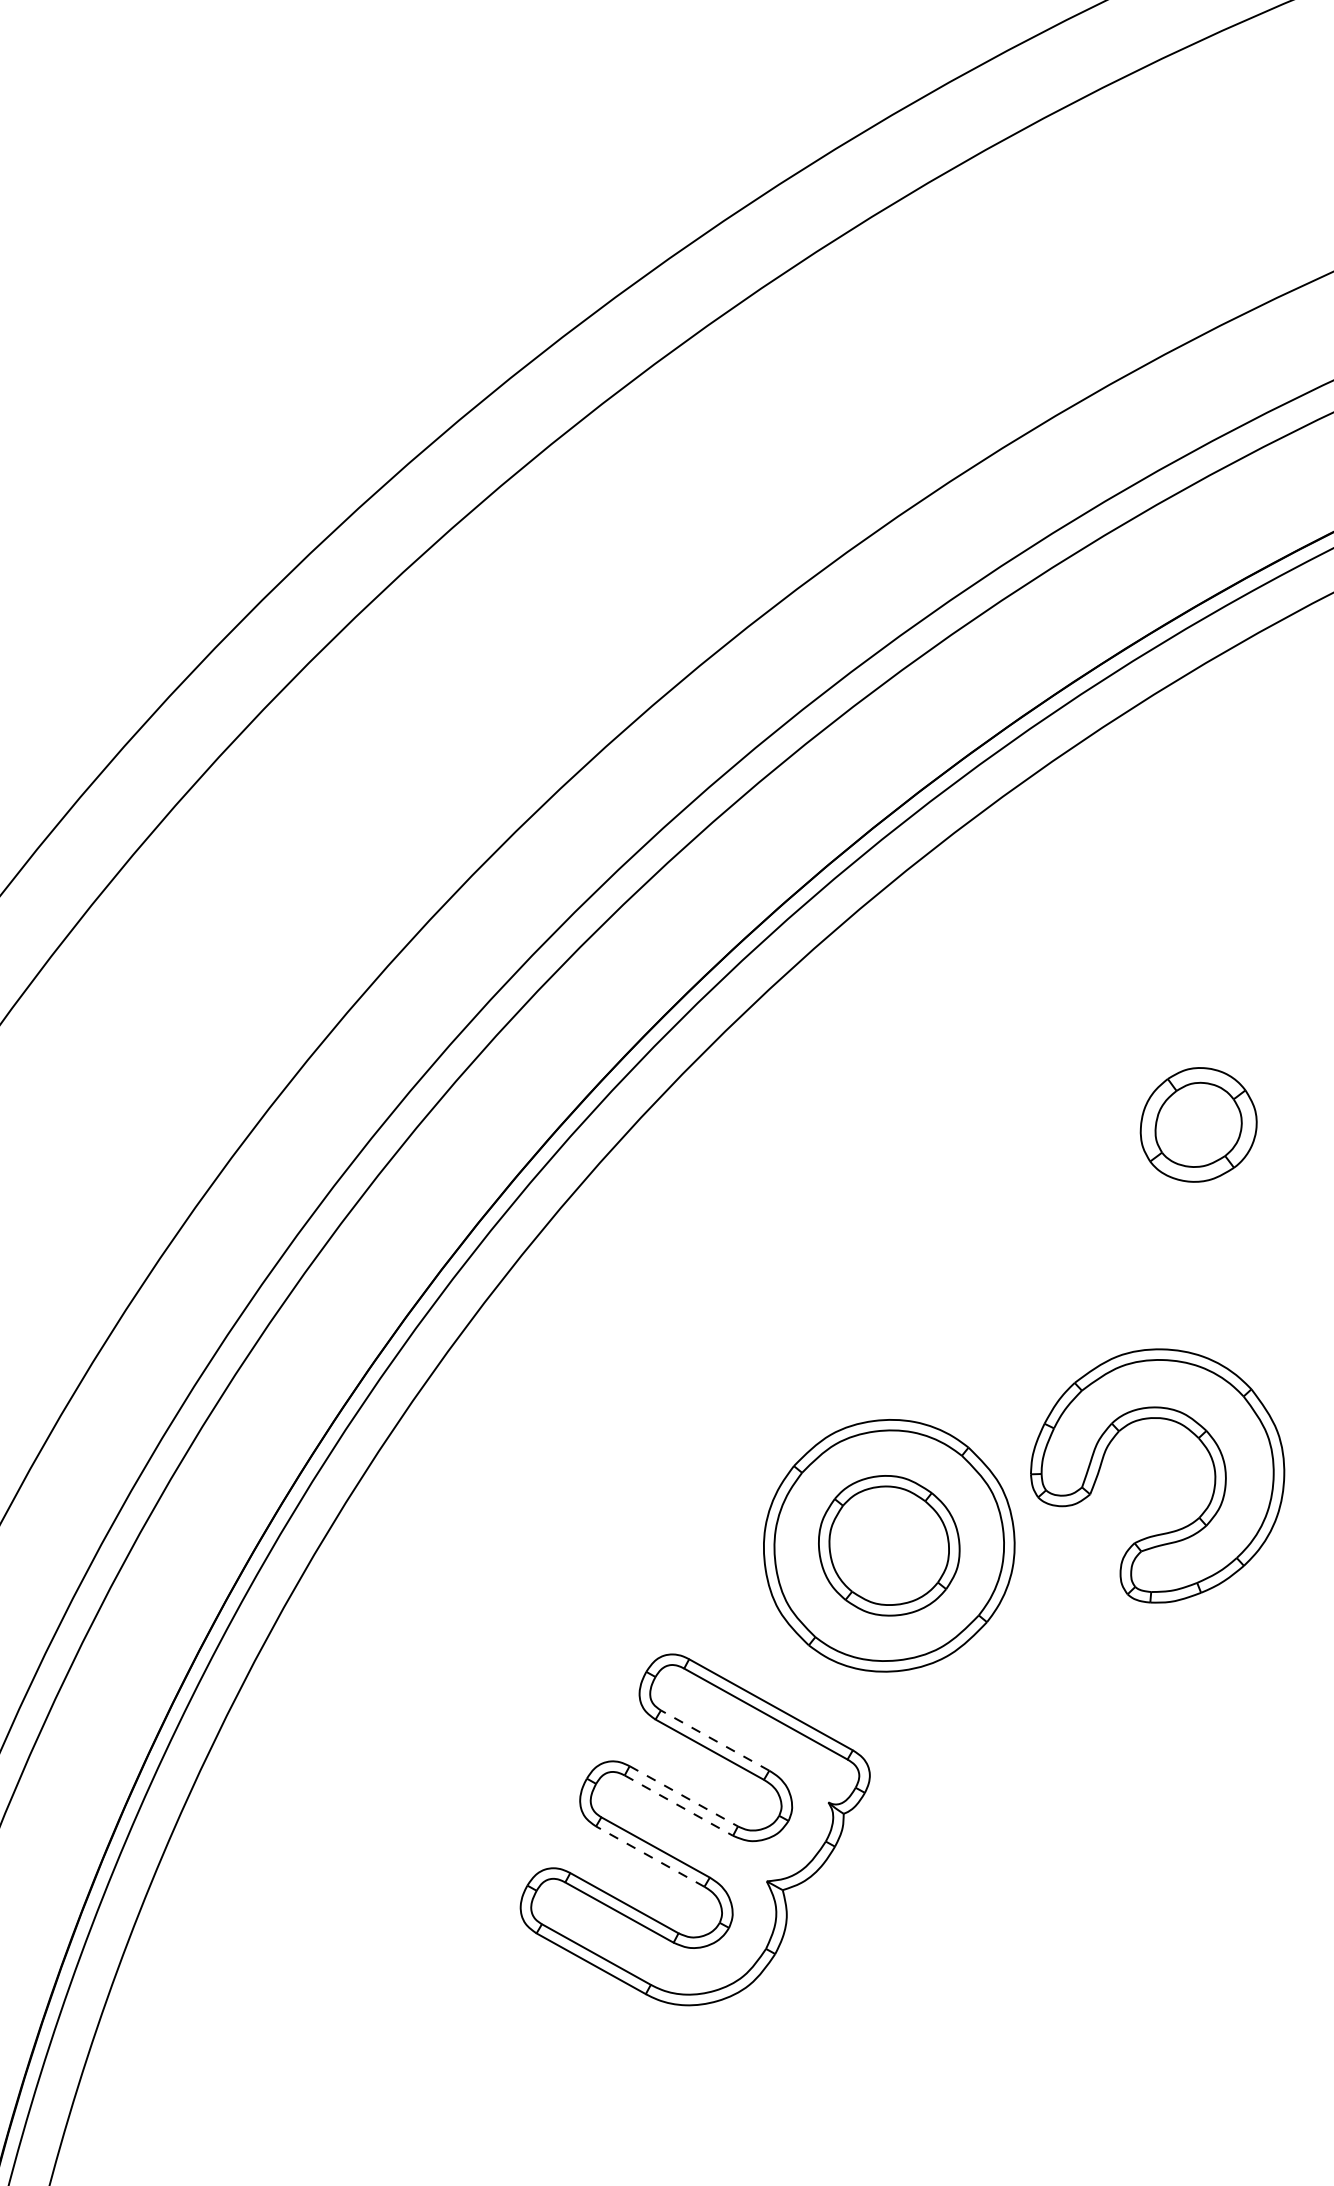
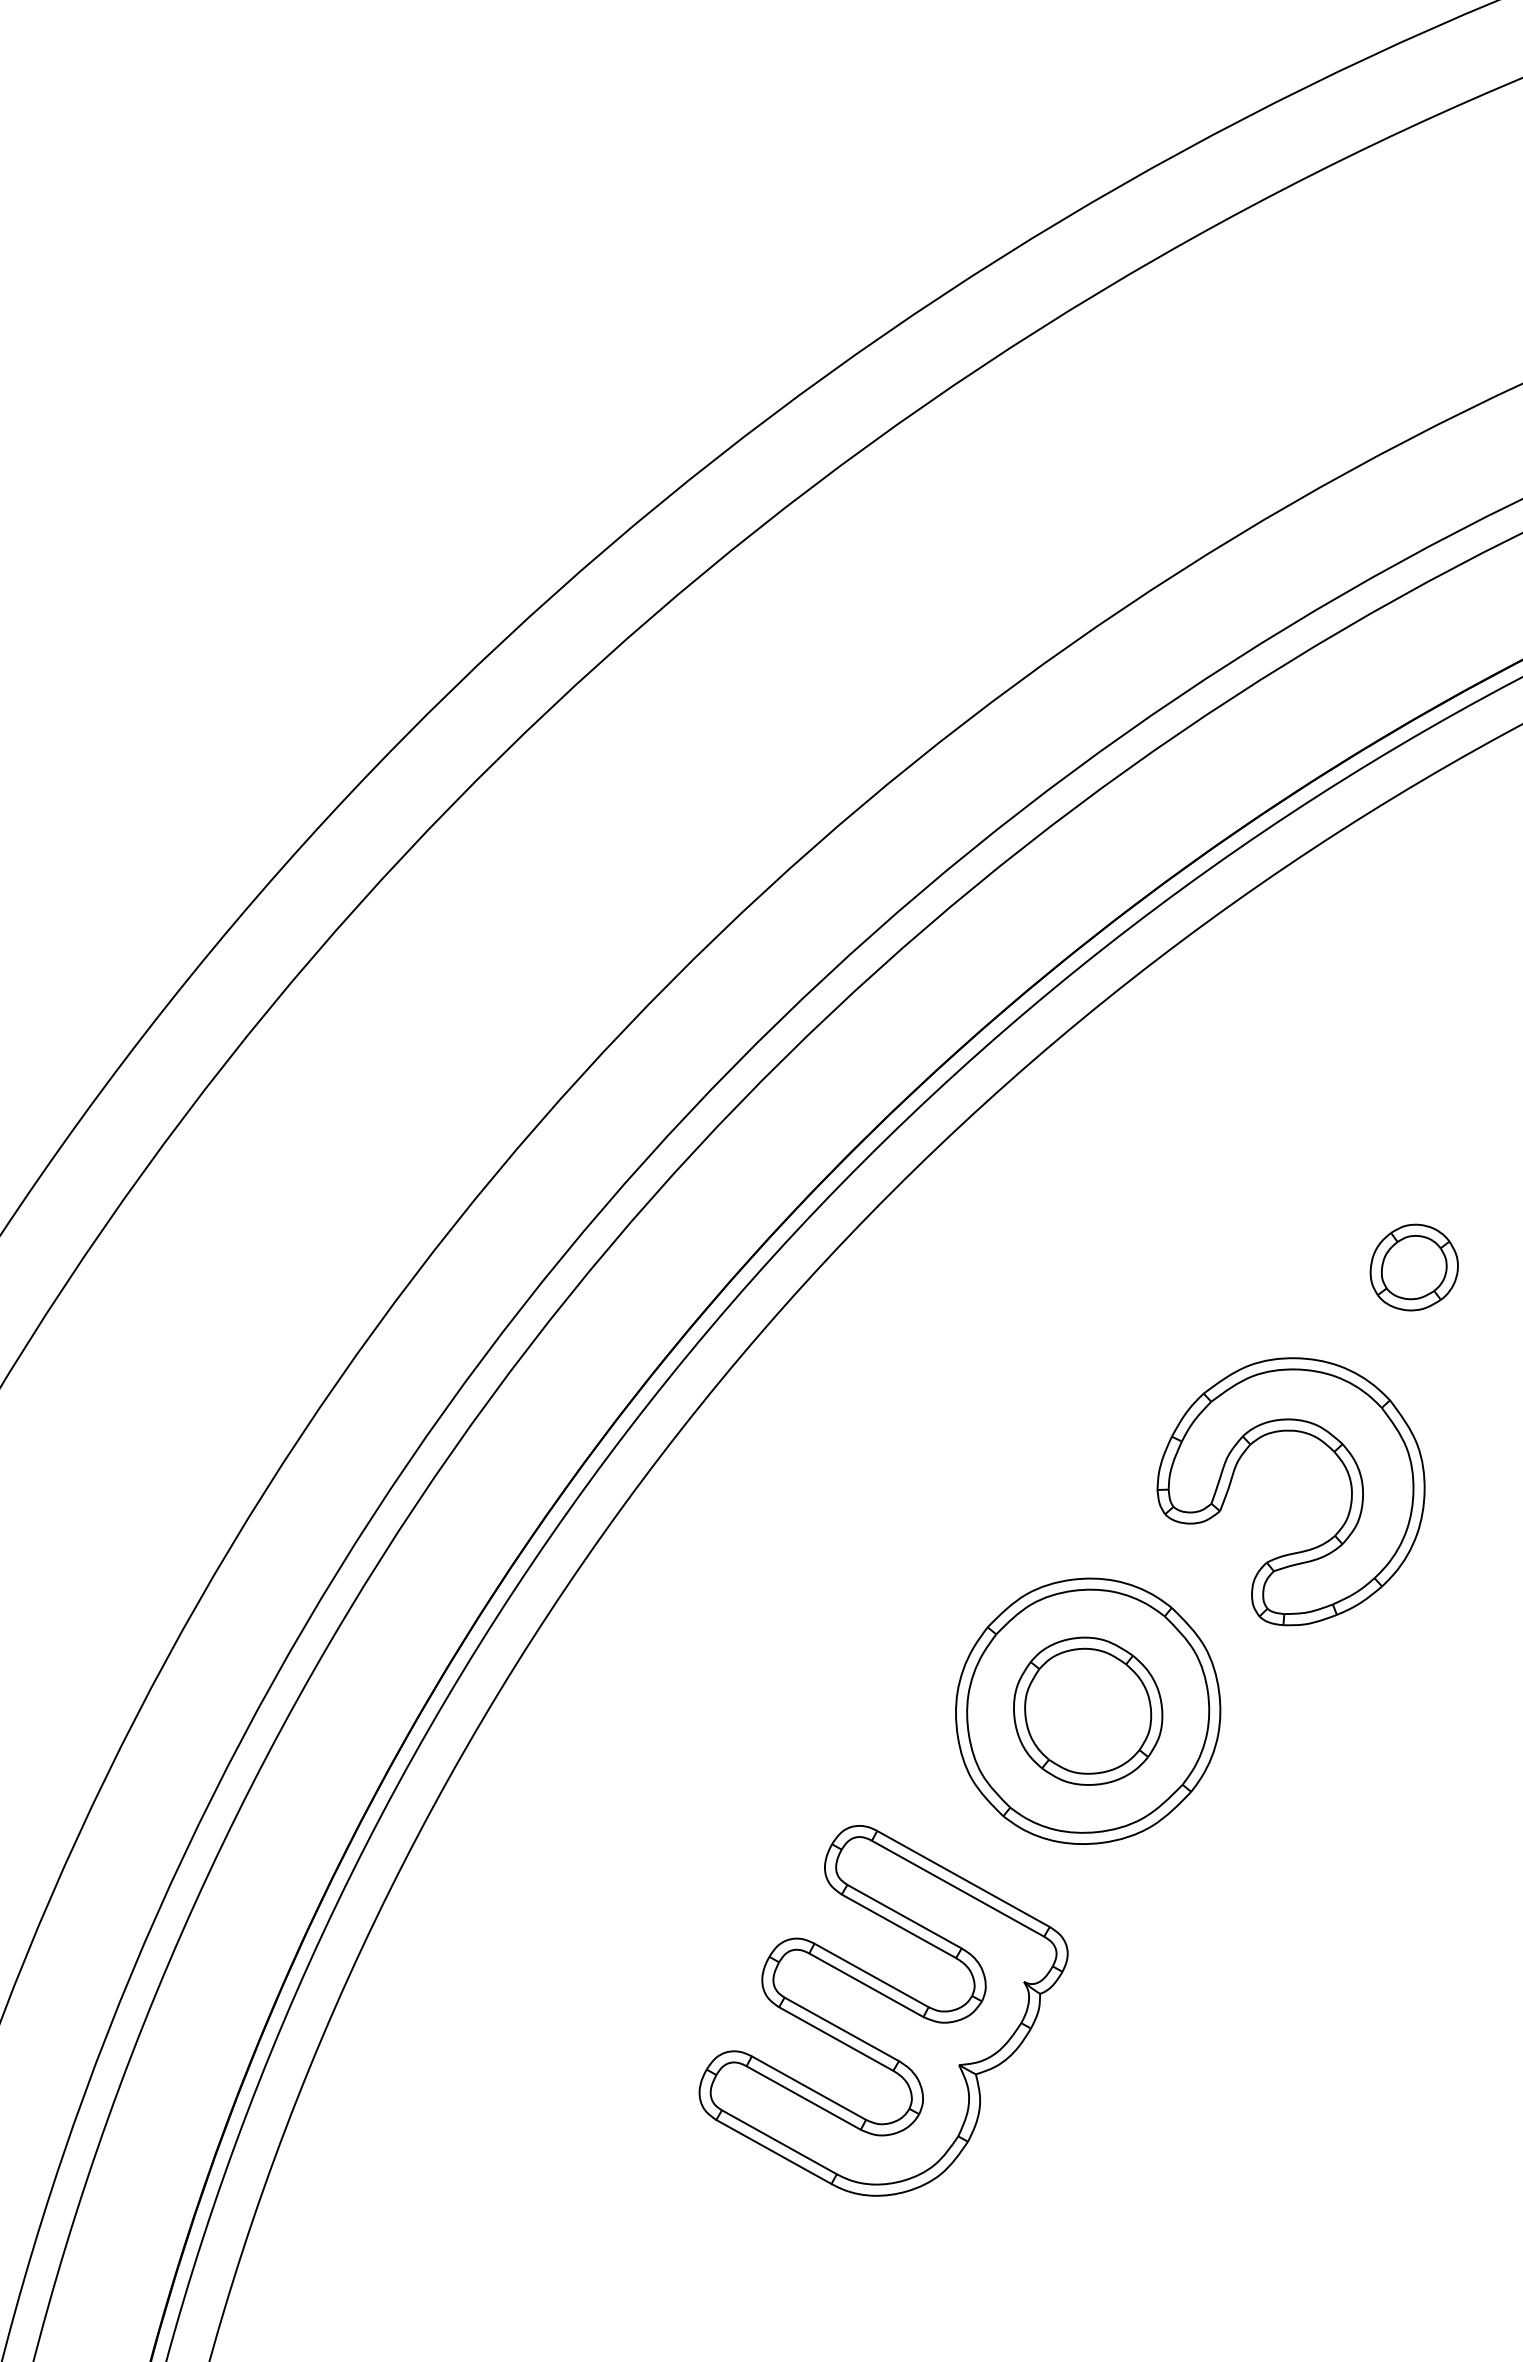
part: (1197, 1124) -> (1413, 1267), size x0.71
part: (1190, 1432) -> (1325, 1445), moved
line: (715, 1740) -> (904, 1916), dashed -> solid
line: (684, 1796) -> (872, 1975), dashed -> solid
line: (679, 1805) -> (866, 1985), dashed -> solid
line: (649, 1856) -> (835, 2038), dashed -> solid

